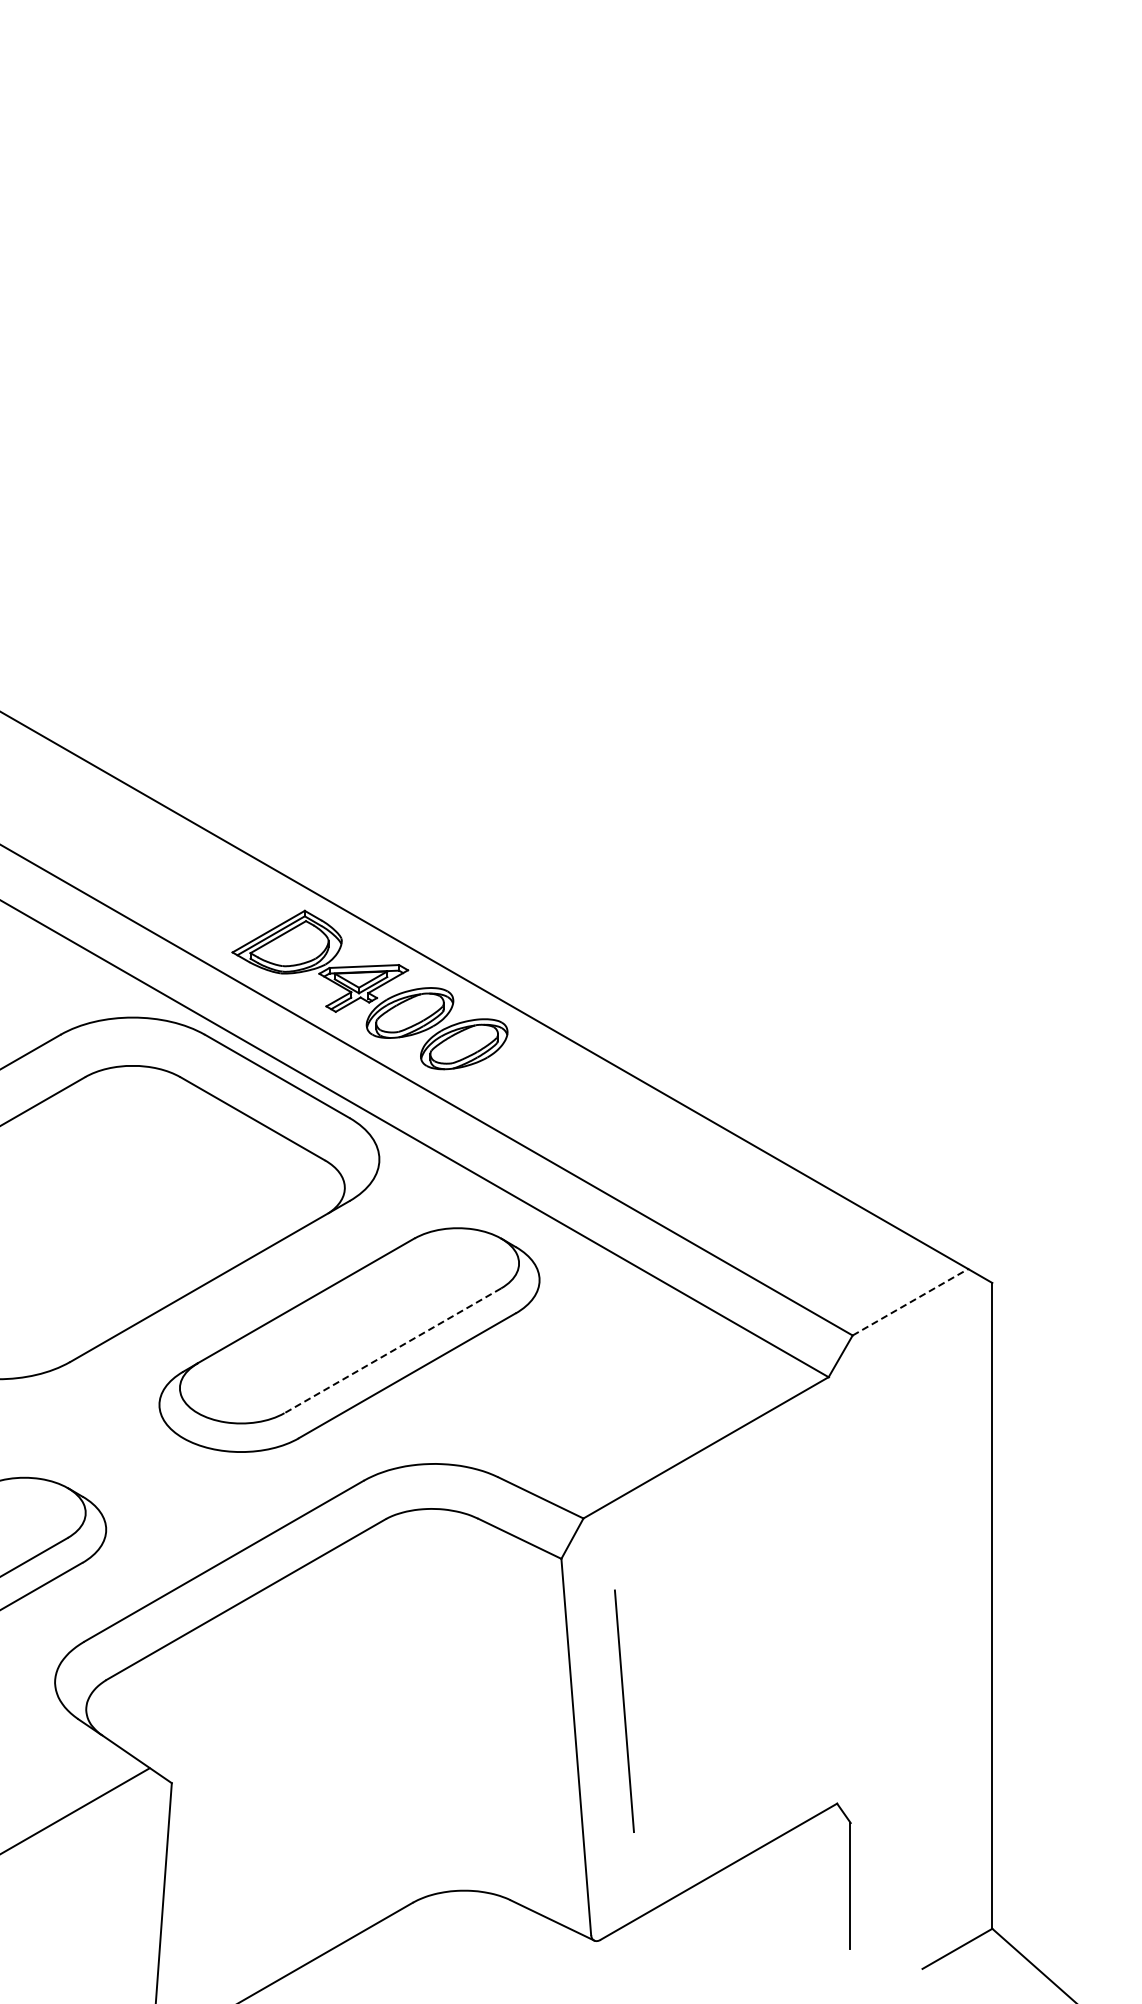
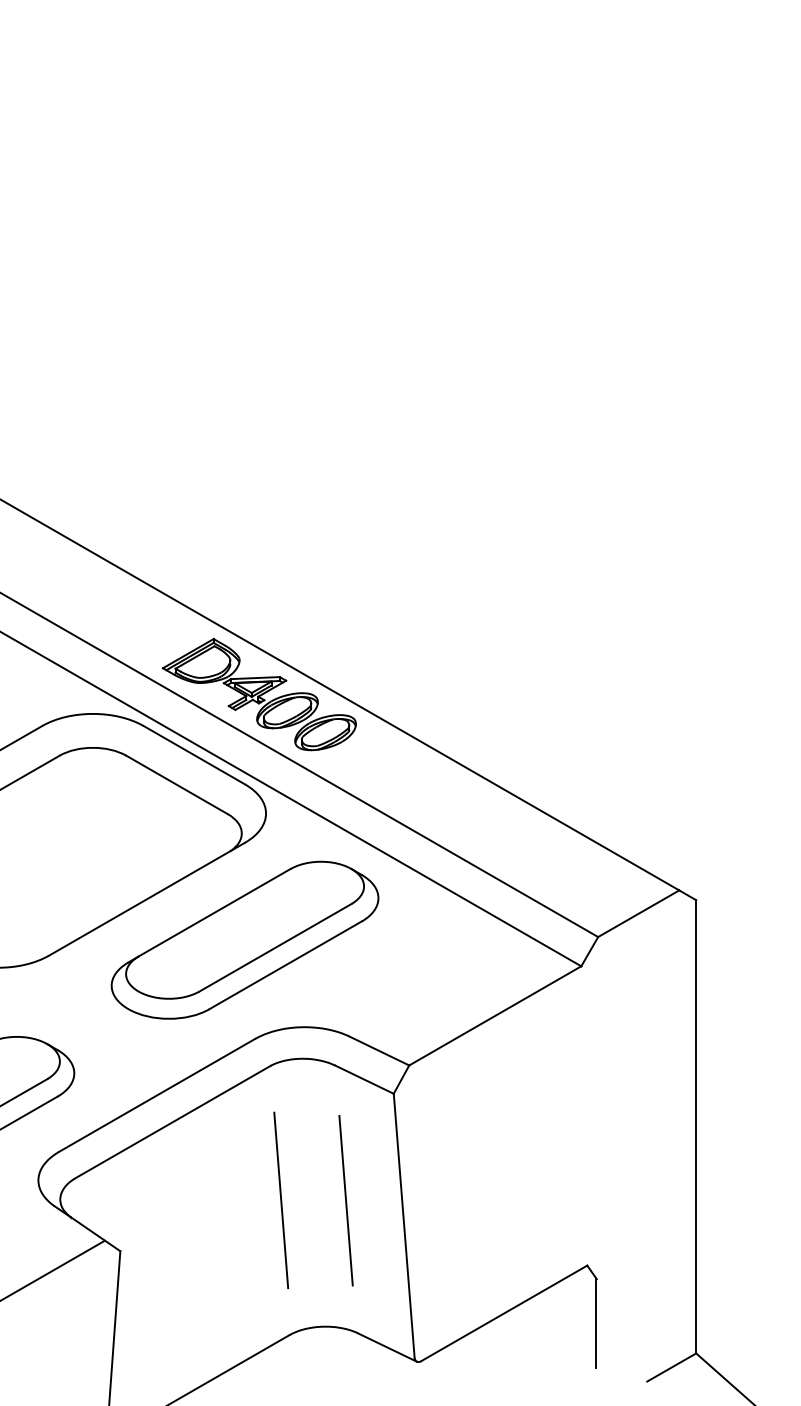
line: (910, 1302) -> (638, 913), dashed -> solid
line: (392, 1351) -> (275, 948), dashed -> solid
line: (400, 1710) -> (280, 1200), added
line: (624, 1710) -> (346, 1200), moved

